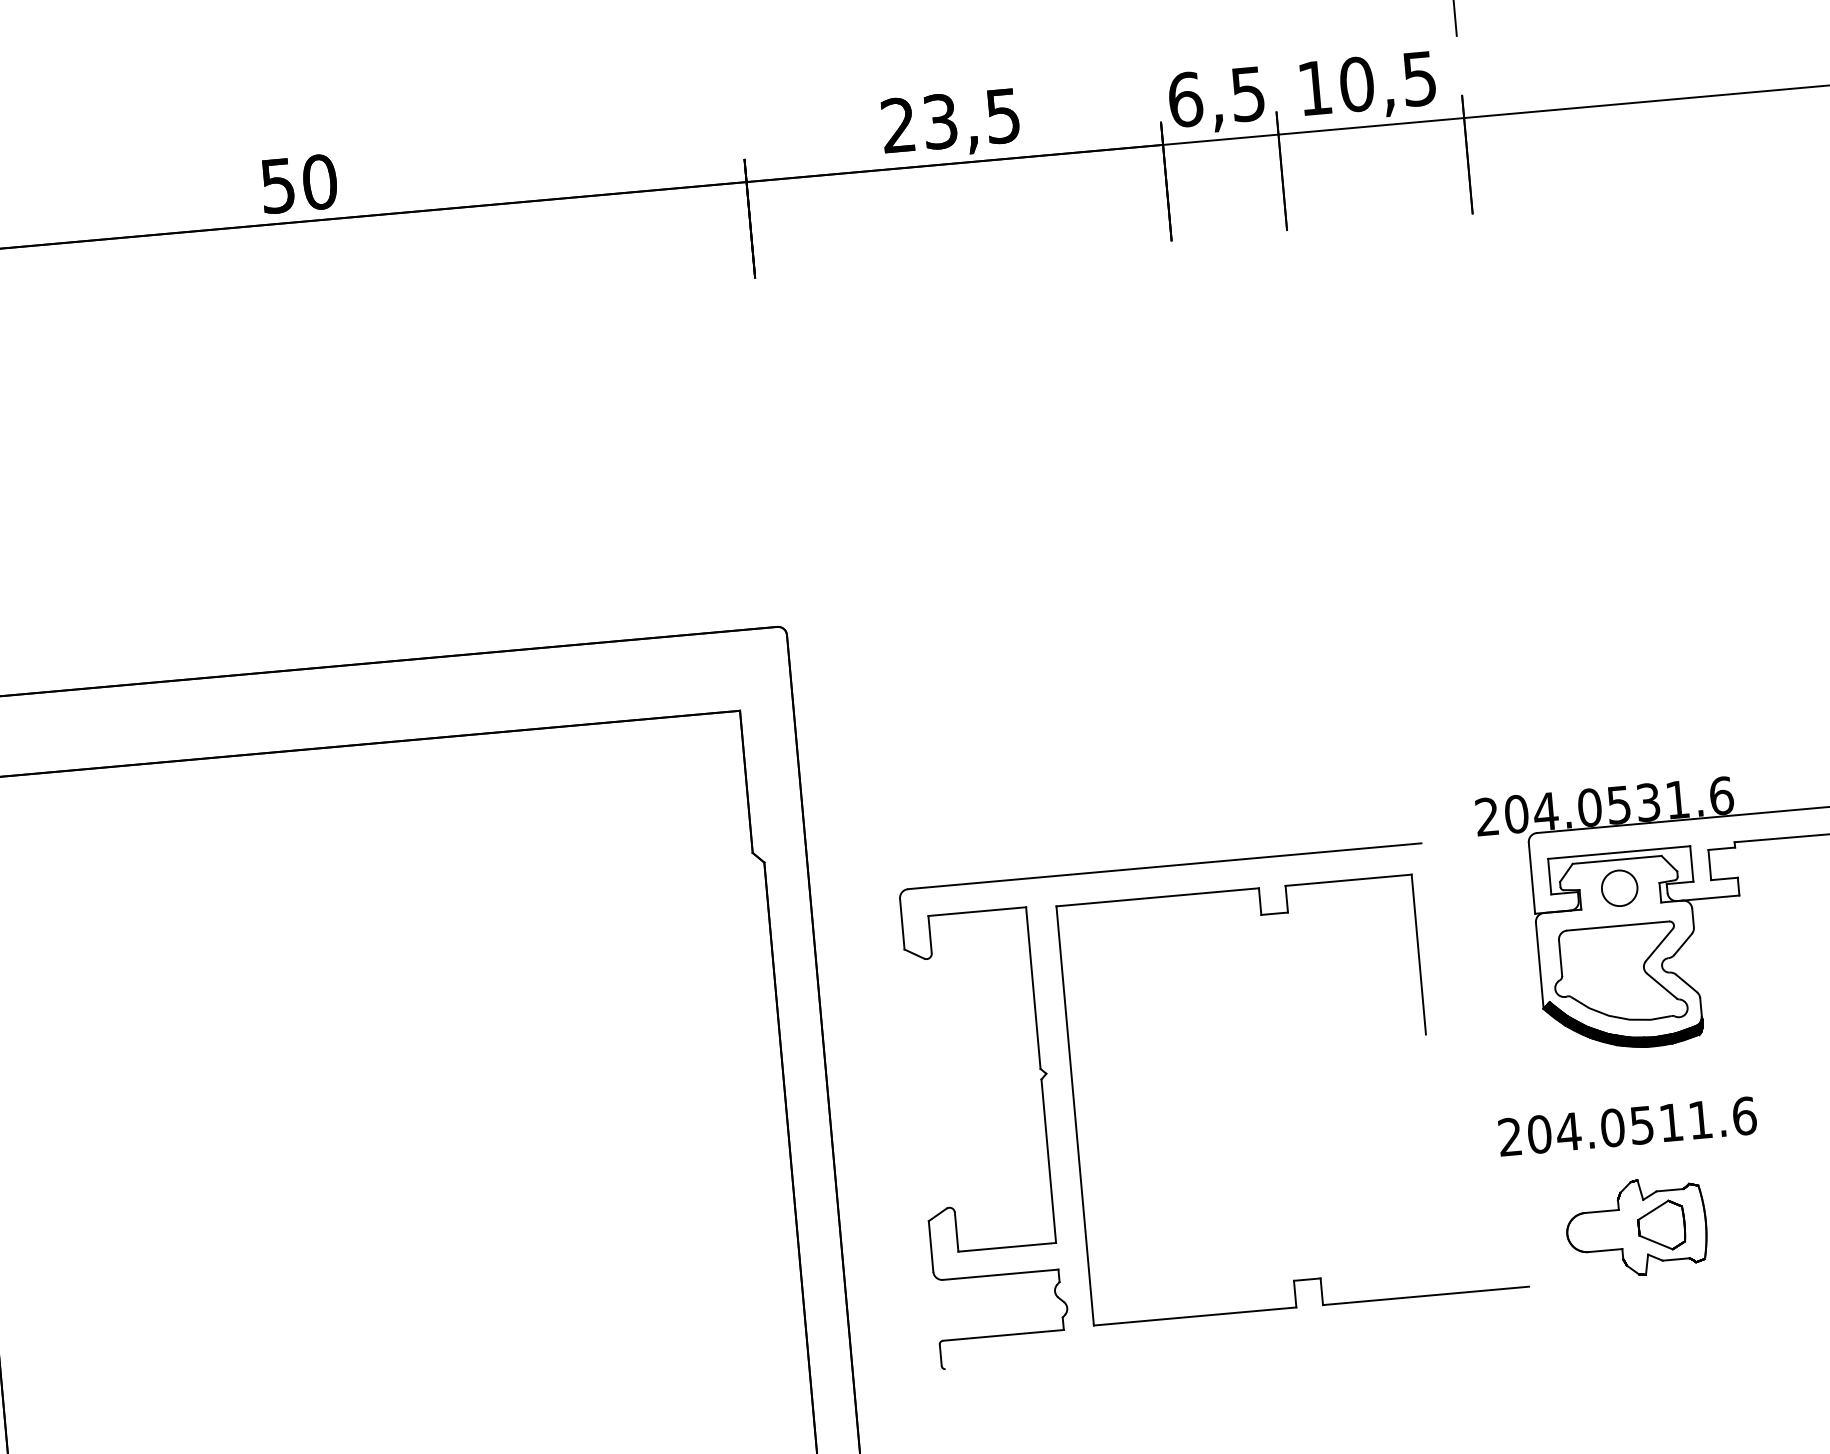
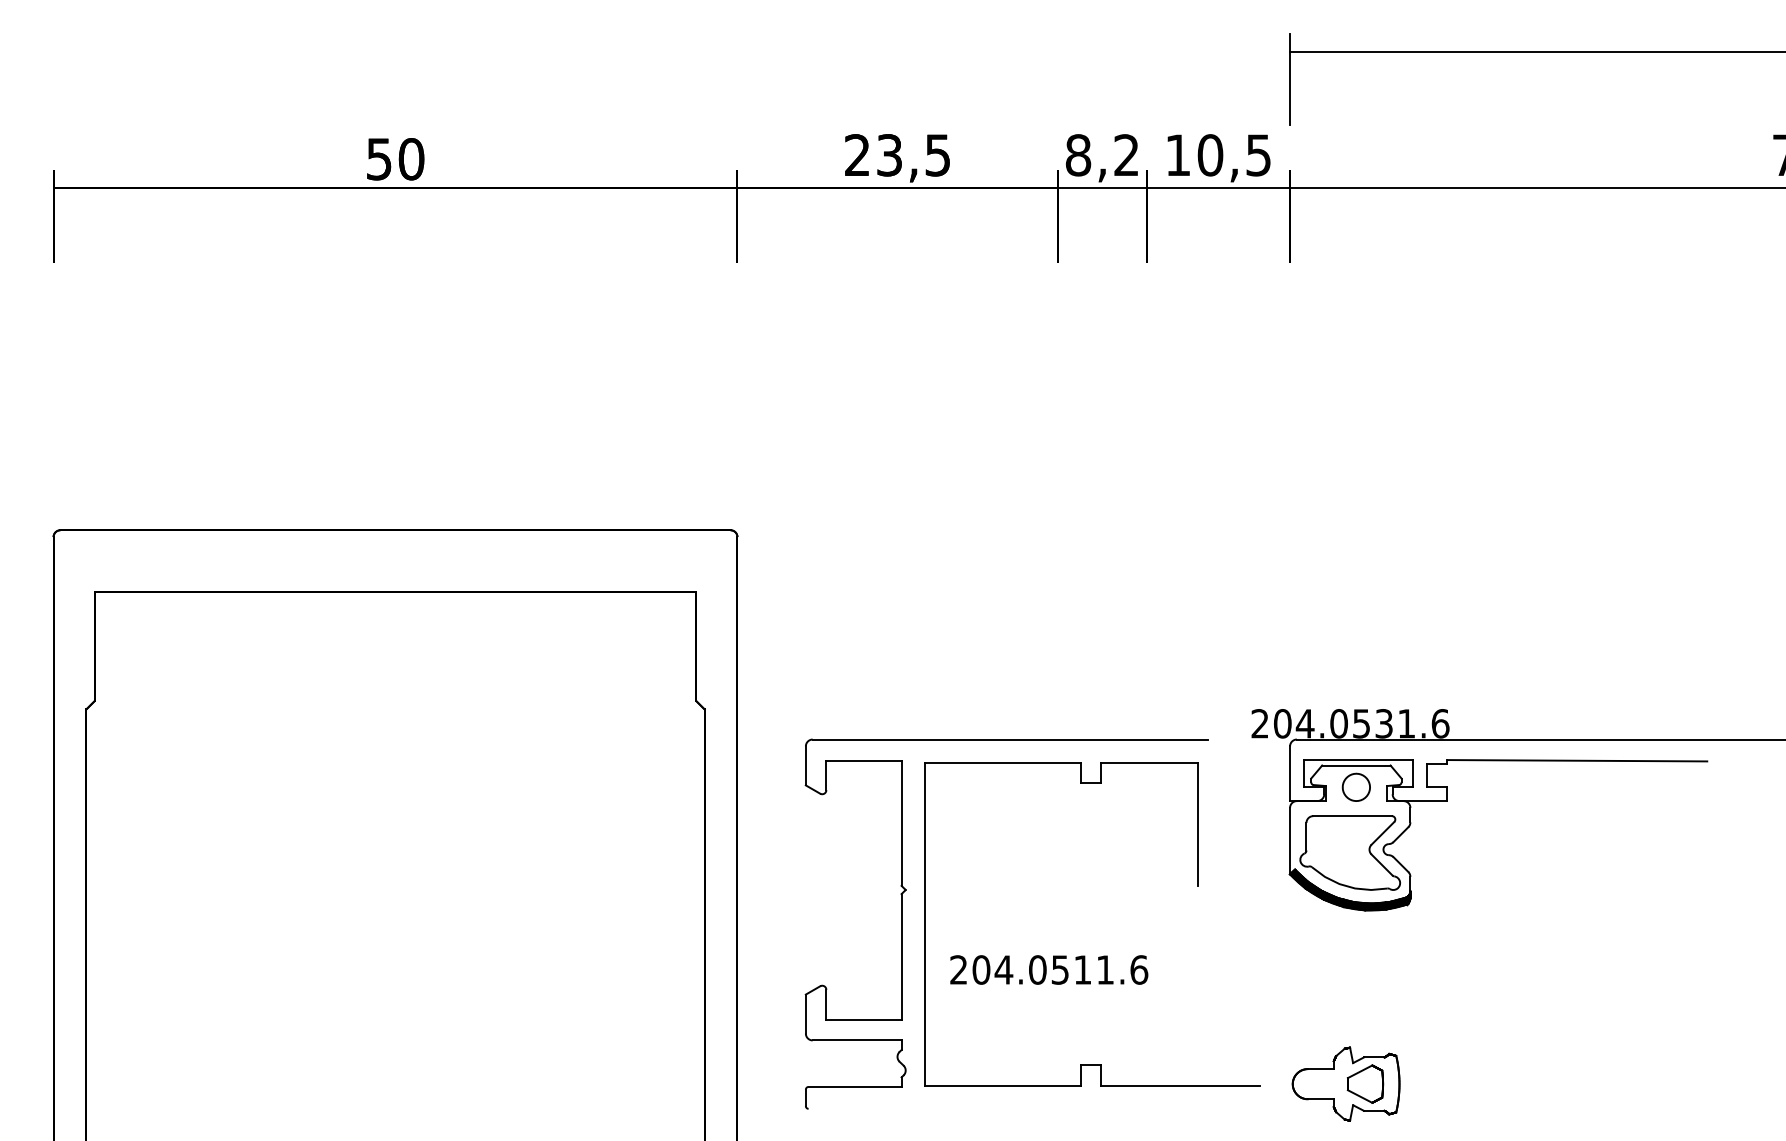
text: (1215, 97) -> (1101, 155), 6,5 -> 8,2
text: (1627, 1125) -> (1049, 969), moved
part: (1635, 1227) -> (1345, 1083), moved

